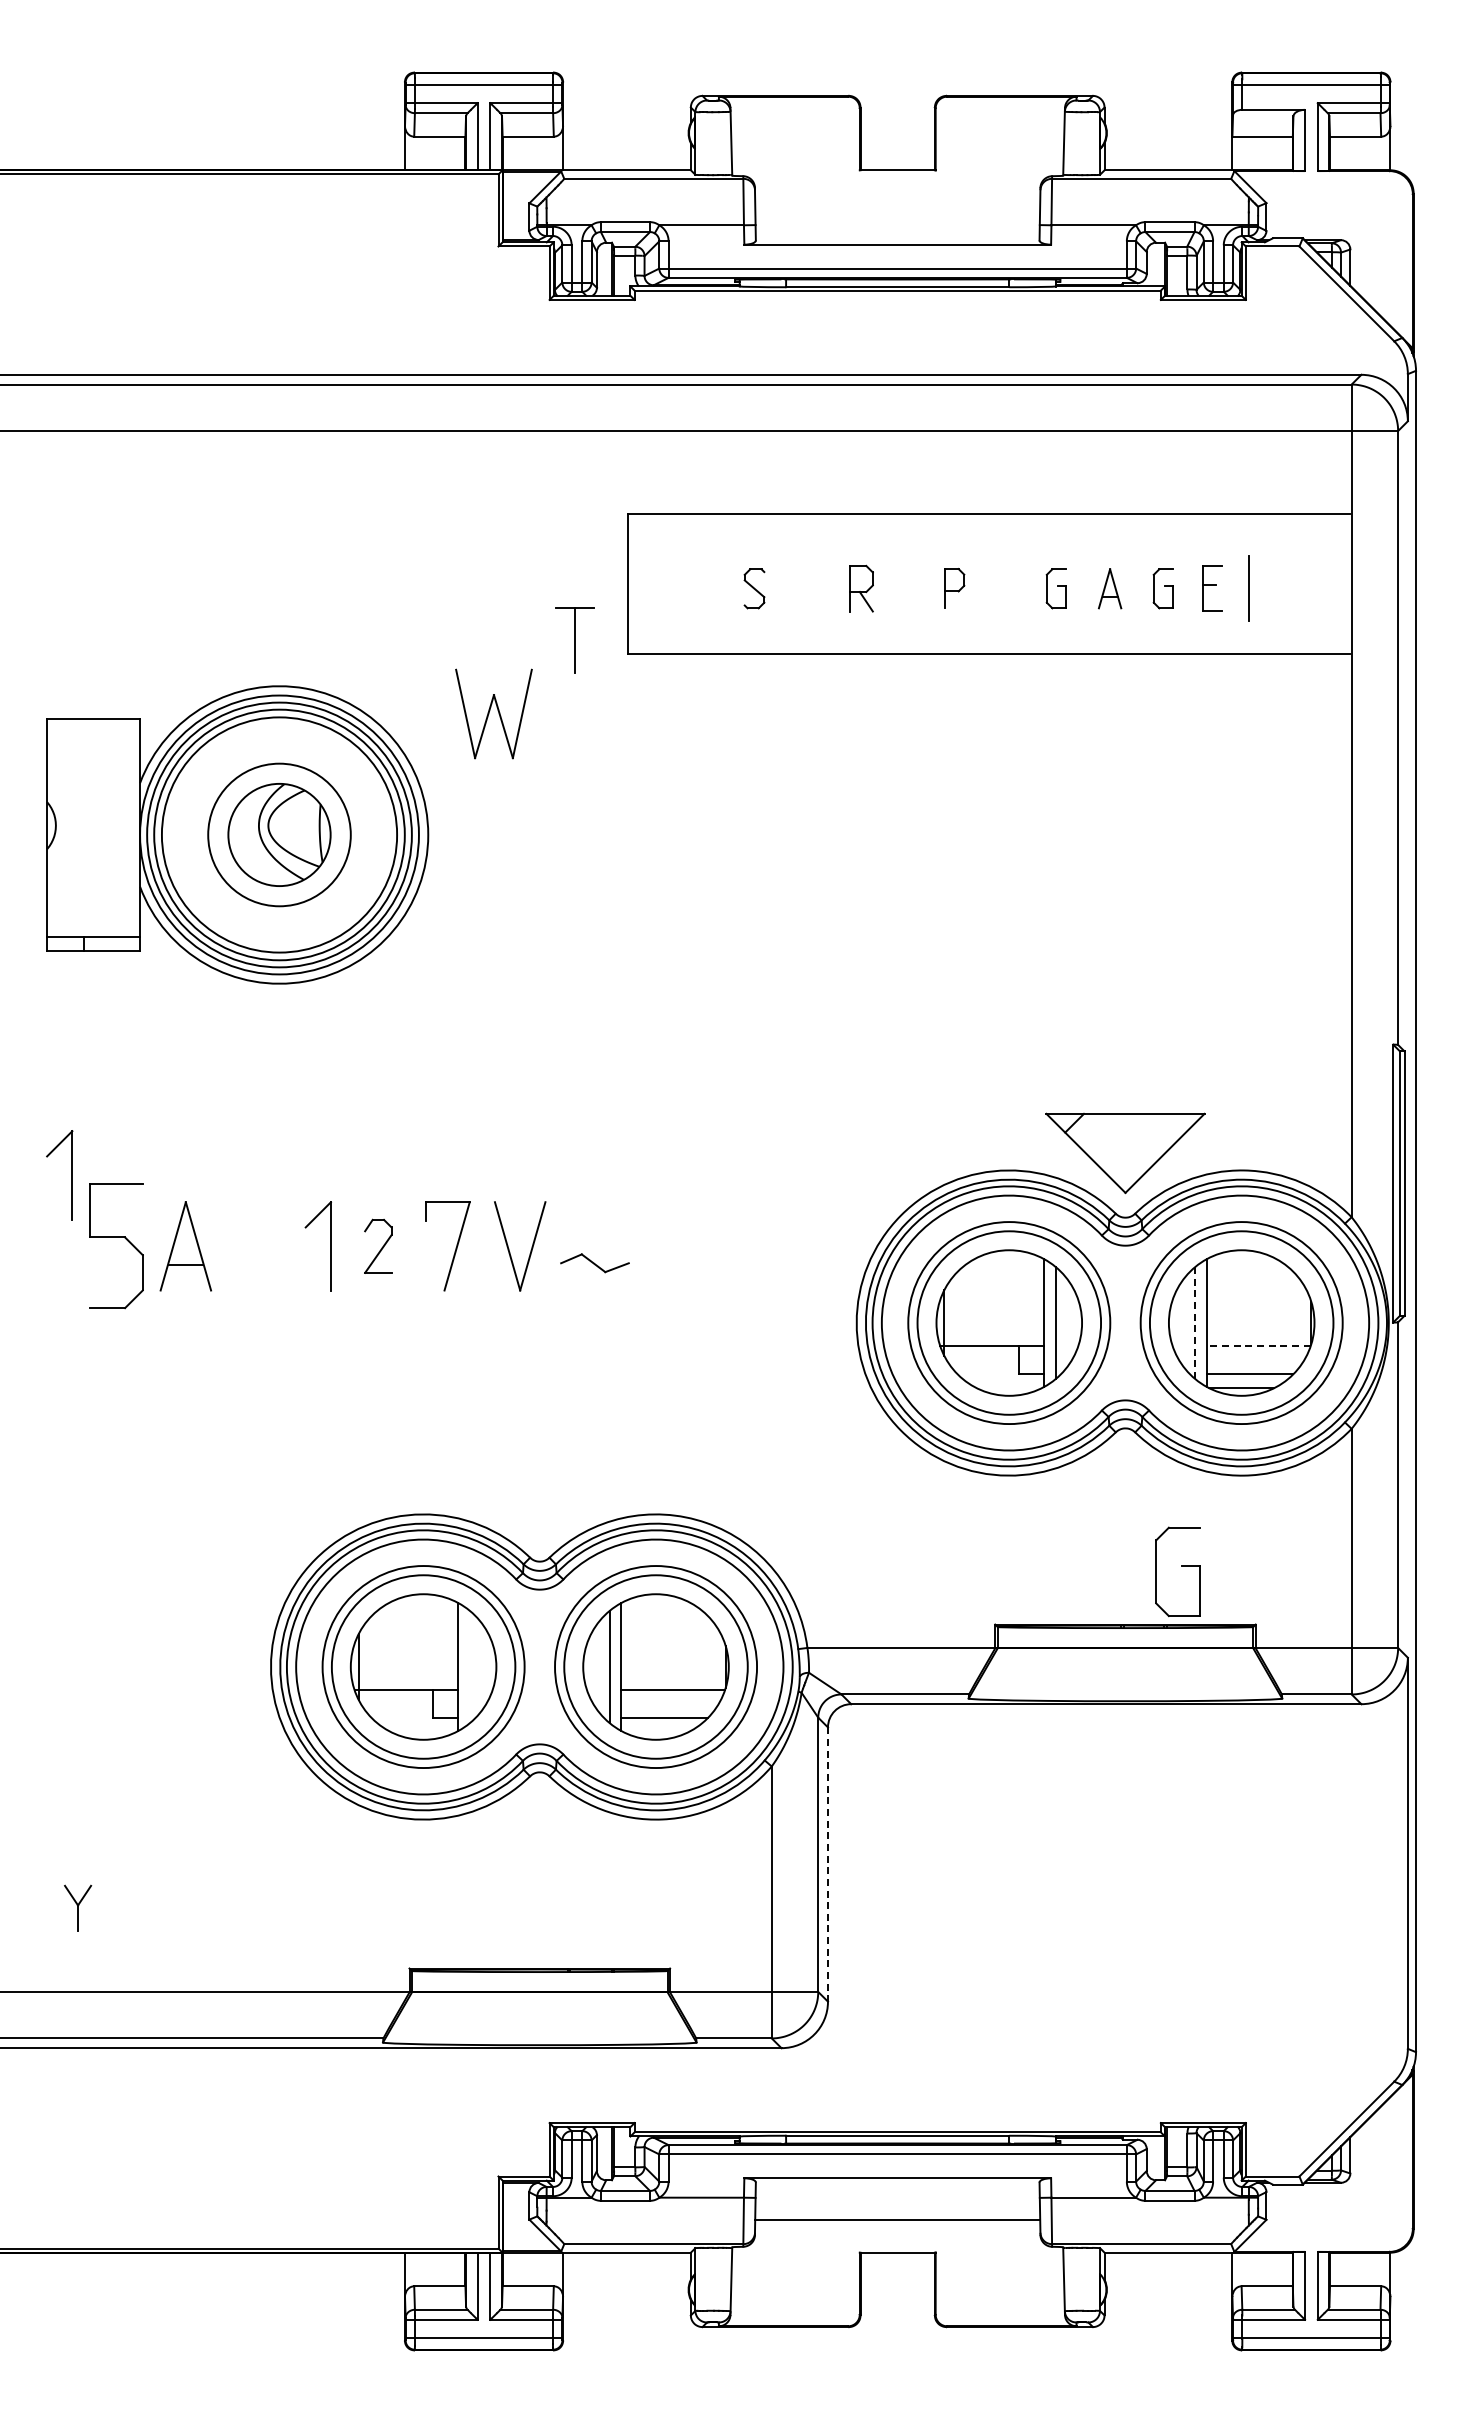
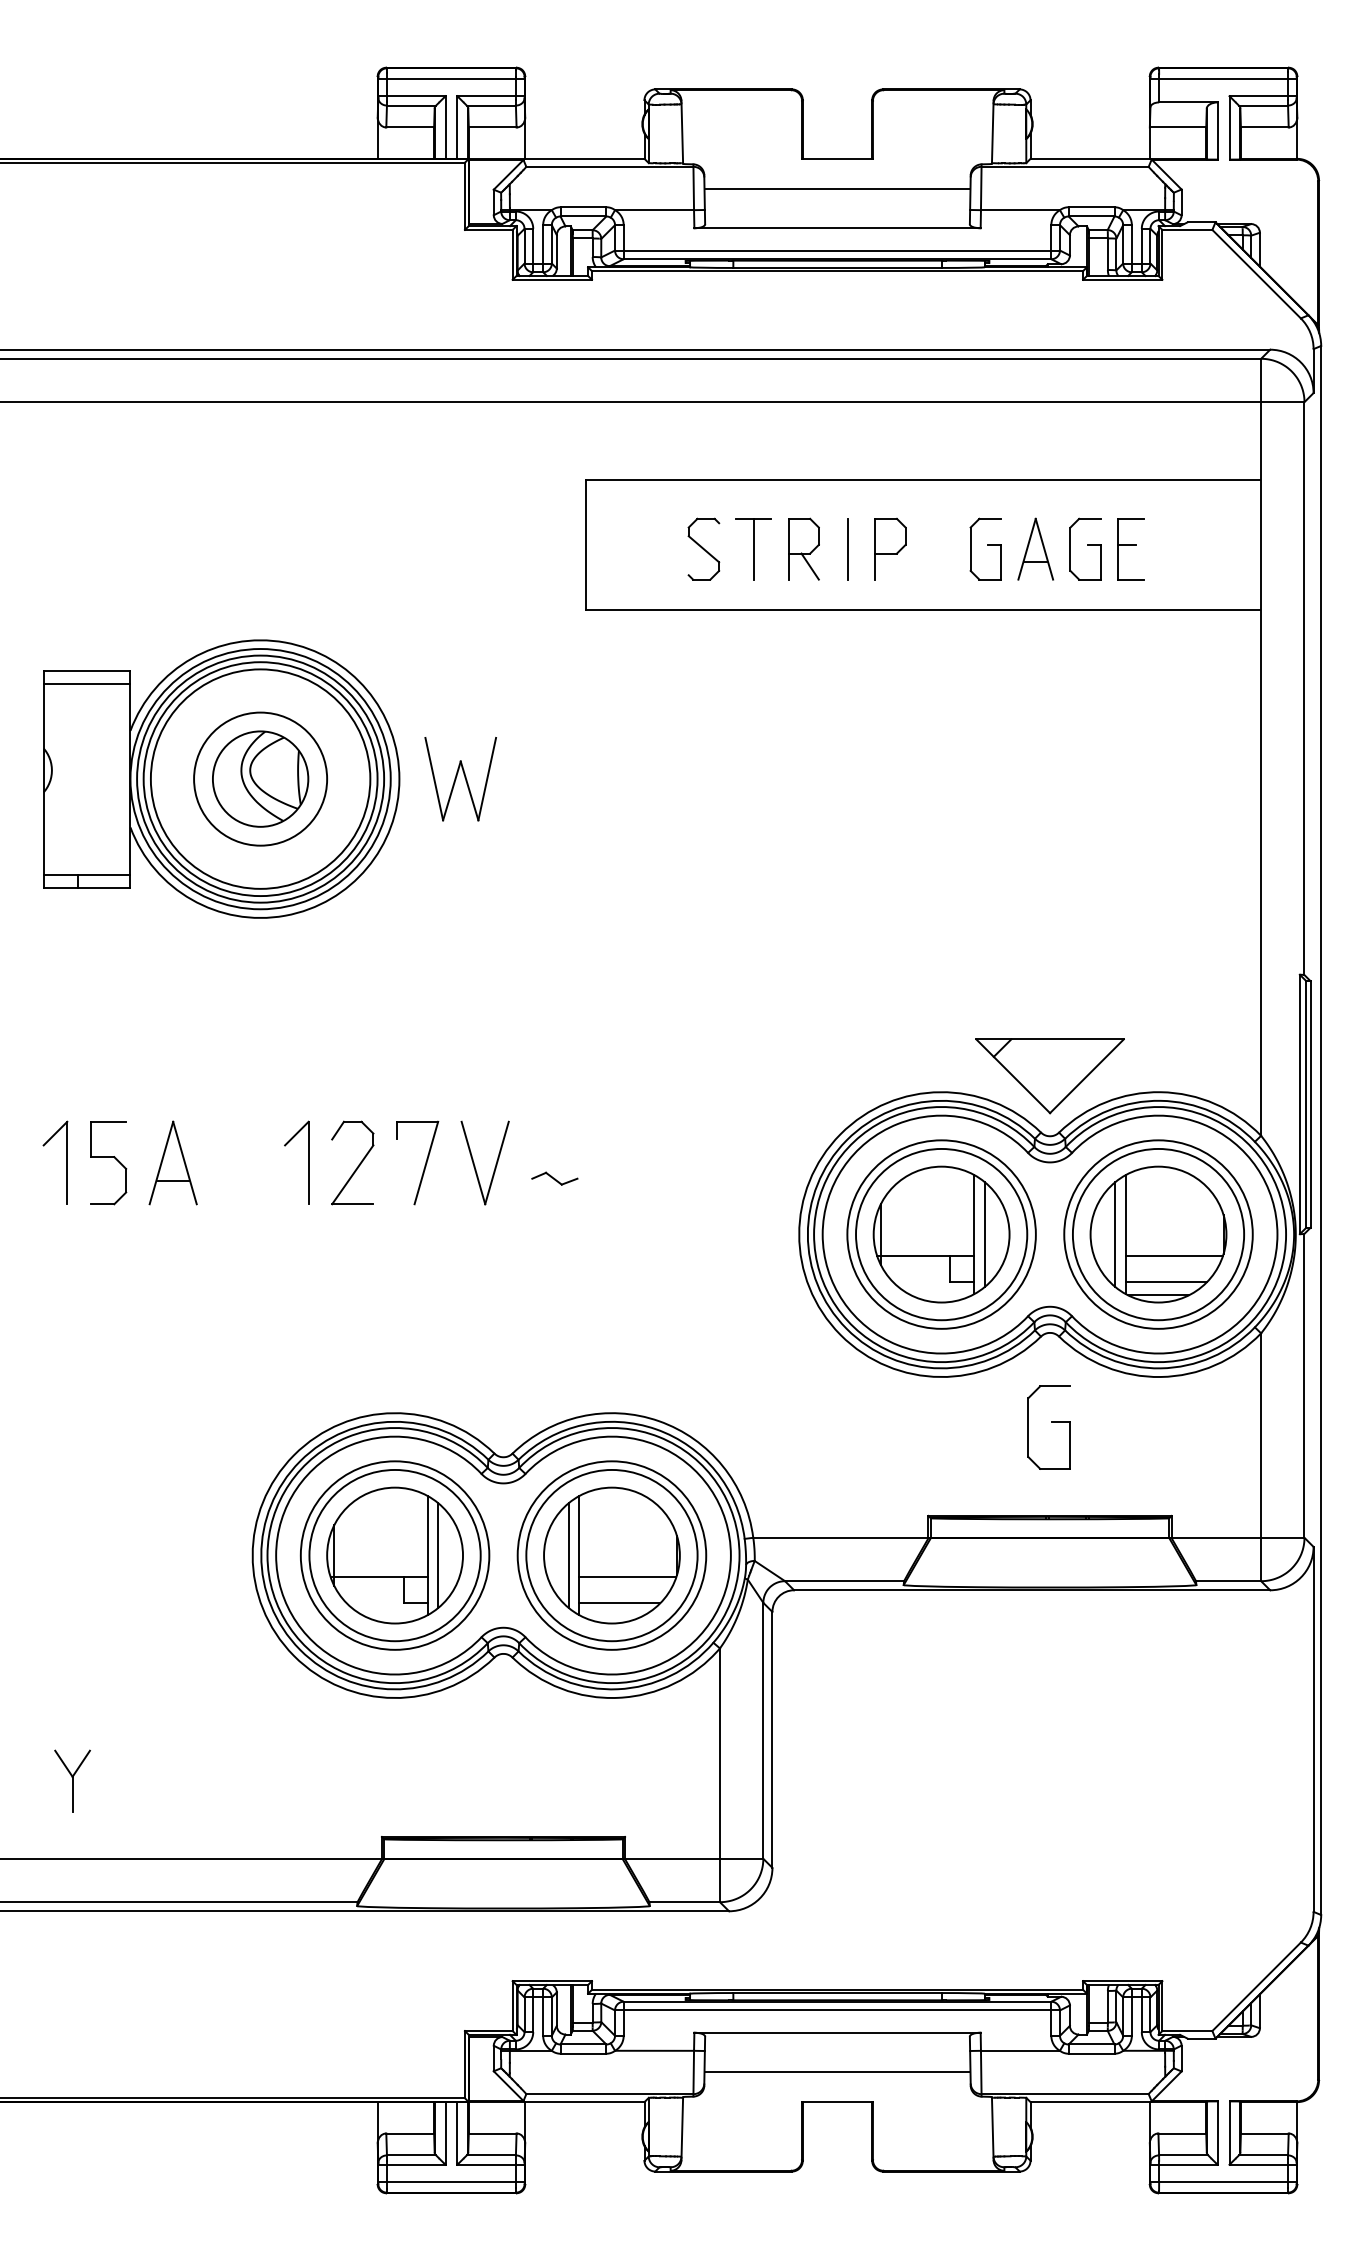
line: (897, 202) -> (837, 188), added
part: (754, 588) -> (703, 549), size x1.67
part: (861, 588) -> (803, 549), size x1.43
part: (954, 588) -> (890, 549), size x1.67
part: (1056, 588) -> (985, 549), size x1.67
part: (1109, 588) -> (1035, 549), size x1.67
part: (1163, 588) -> (1085, 549), size x1.67
part: (1211, 588) -> (1130, 549), size x1.43
line: (1248, 588) -> (847, 549), moved
part: (574, 640) -> (753, 549), moved
part: (493, 713) -> (460, 778), moved
line: (93, 732) -> (87, 683), added
part: (71, 1175) -> (66, 1163), moved
part: (116, 1246) -> (108, 1163), size x0.71
part: (378, 1246) -> (352, 1163), size x1.67
part: (594, 1262) -> (554, 1178), size x0.71
line: (1195, 1323) -> (1115, 1235), dashed -> solid
line: (1258, 1346) -> (1174, 1256), dashed -> solid
part: (1181, 1566) -> (1051, 1422), moved
line: (470, 1666) -> (438, 1555), added
line: (828, 1865) -> (772, 1740), dashed -> solid
part: (77, 1908) -> (72, 1780), size x1.43

